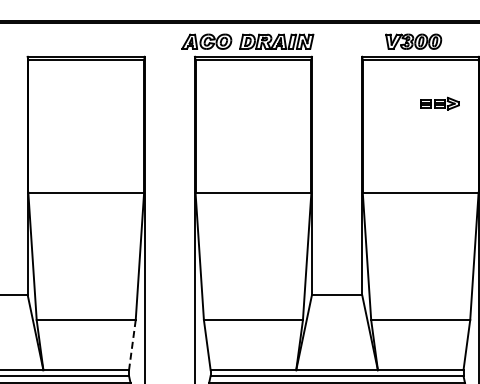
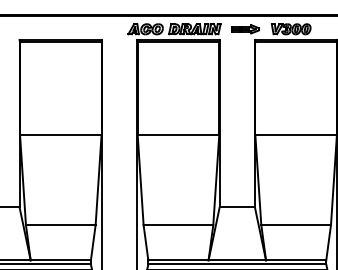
part: (439, 103) -> (245, 29), moved
line: (132, 345) -> (93, 243), dashed -> solid

